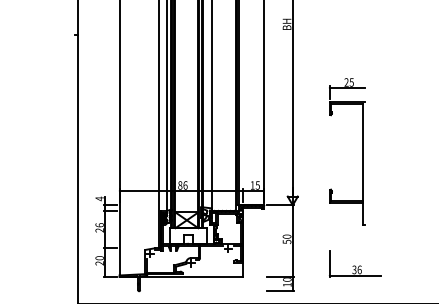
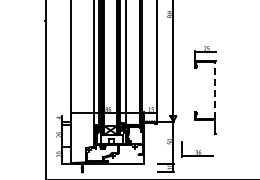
line: (363, 152) -> (215, 90), solid -> dashed
part: (355, 264) -> (197, 149), moved

